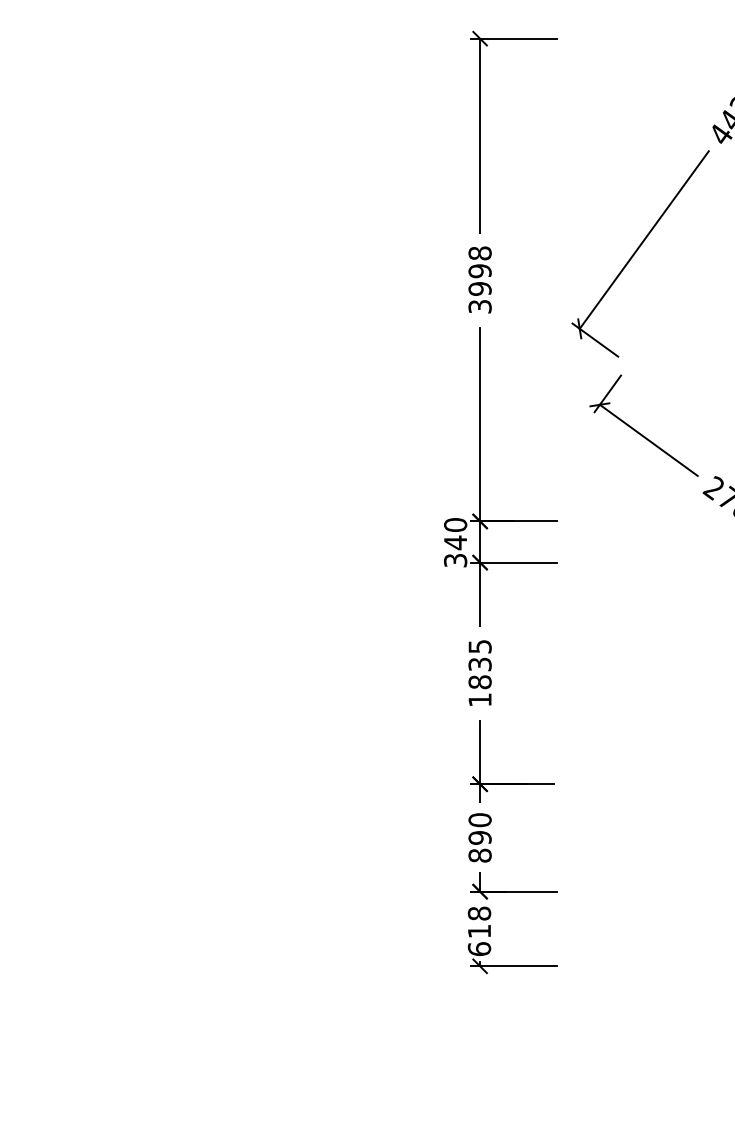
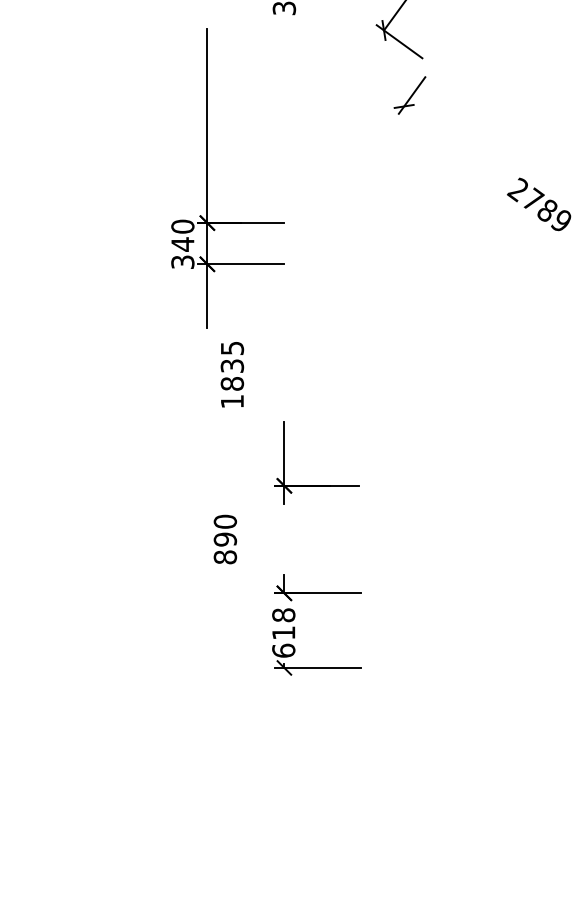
line: (648, 439) -> (452, 141), removed
part: (480, 476) -> (207, 178), moved
text: (479, 672) -> (231, 374), moved
text: (479, 837) -> (224, 539), moved

